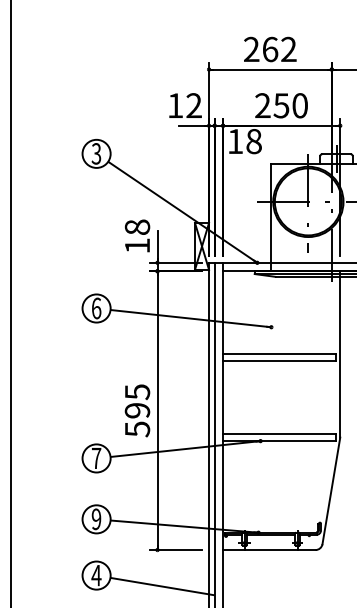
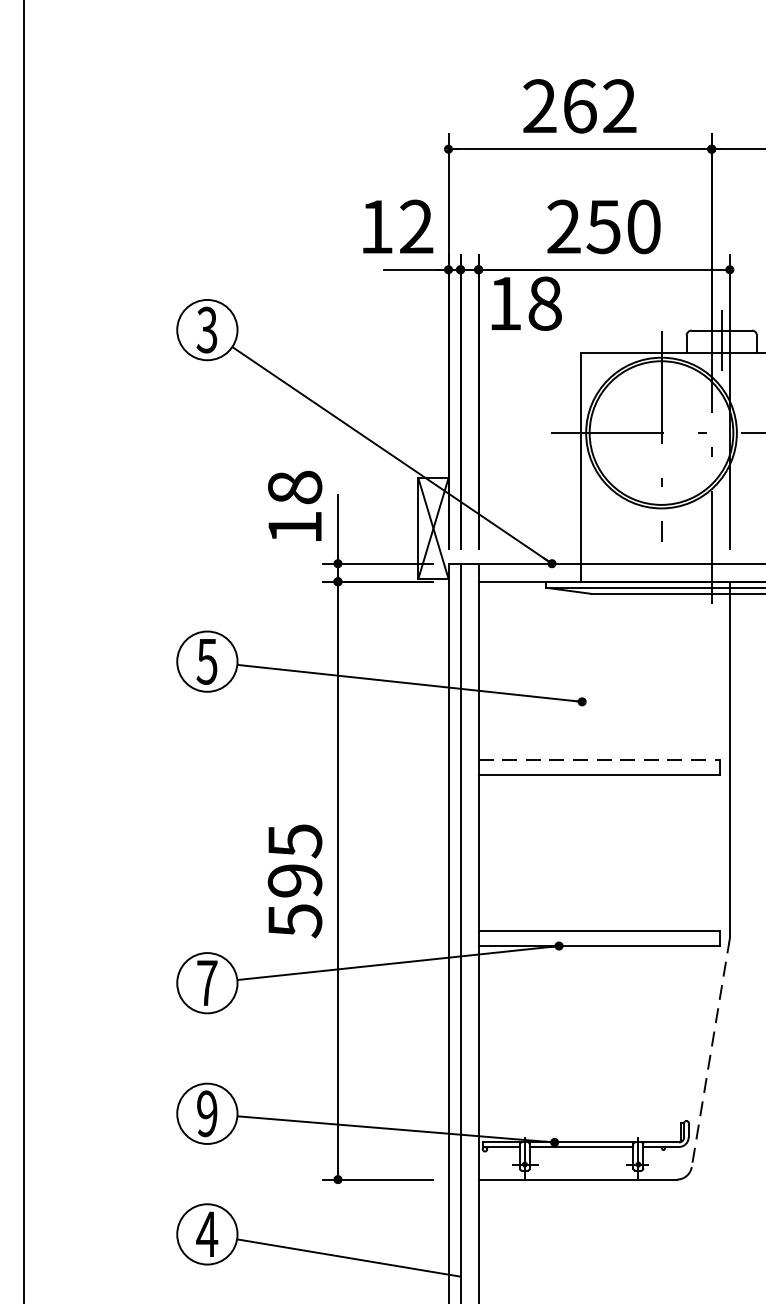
text: (96, 308) -> (207, 661), 6 -> 5
line: (279, 354) -> (599, 760), solid -> dashed
line: (331, 491) -> (711, 1054), solid -> dashed

